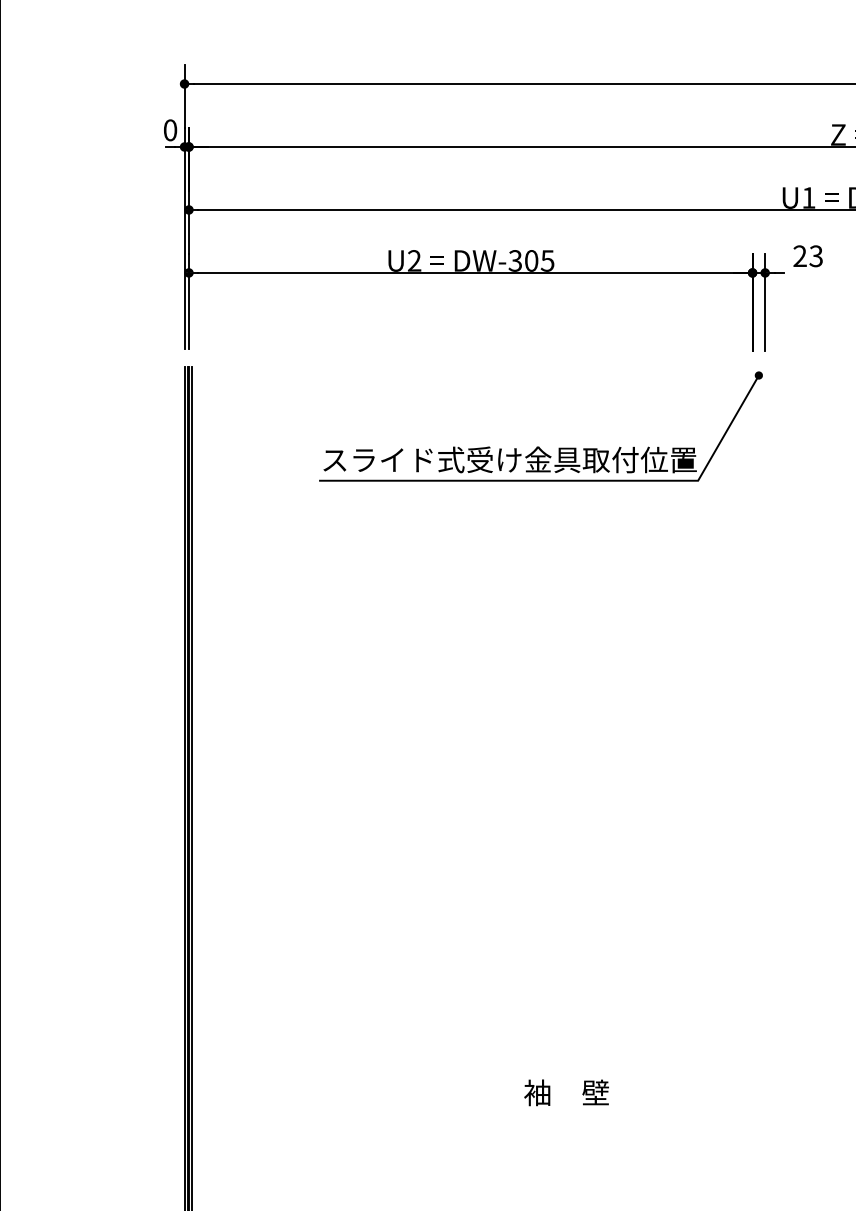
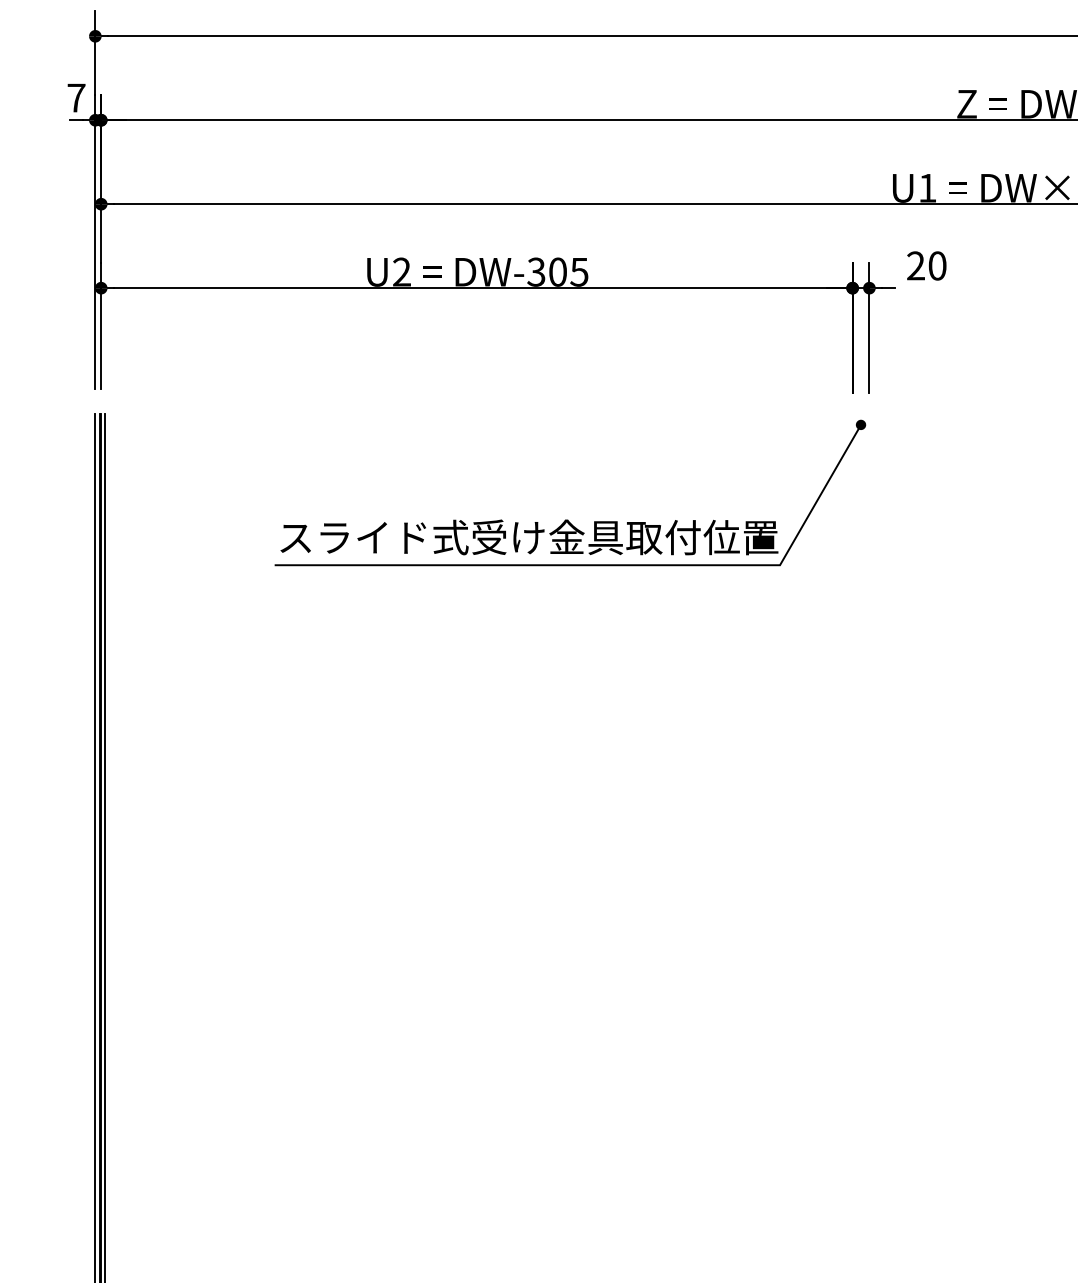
text: (170, 130) -> (76, 98), 0 -> 7
text: (815, 256) -> (936, 266), 23 -> 20

